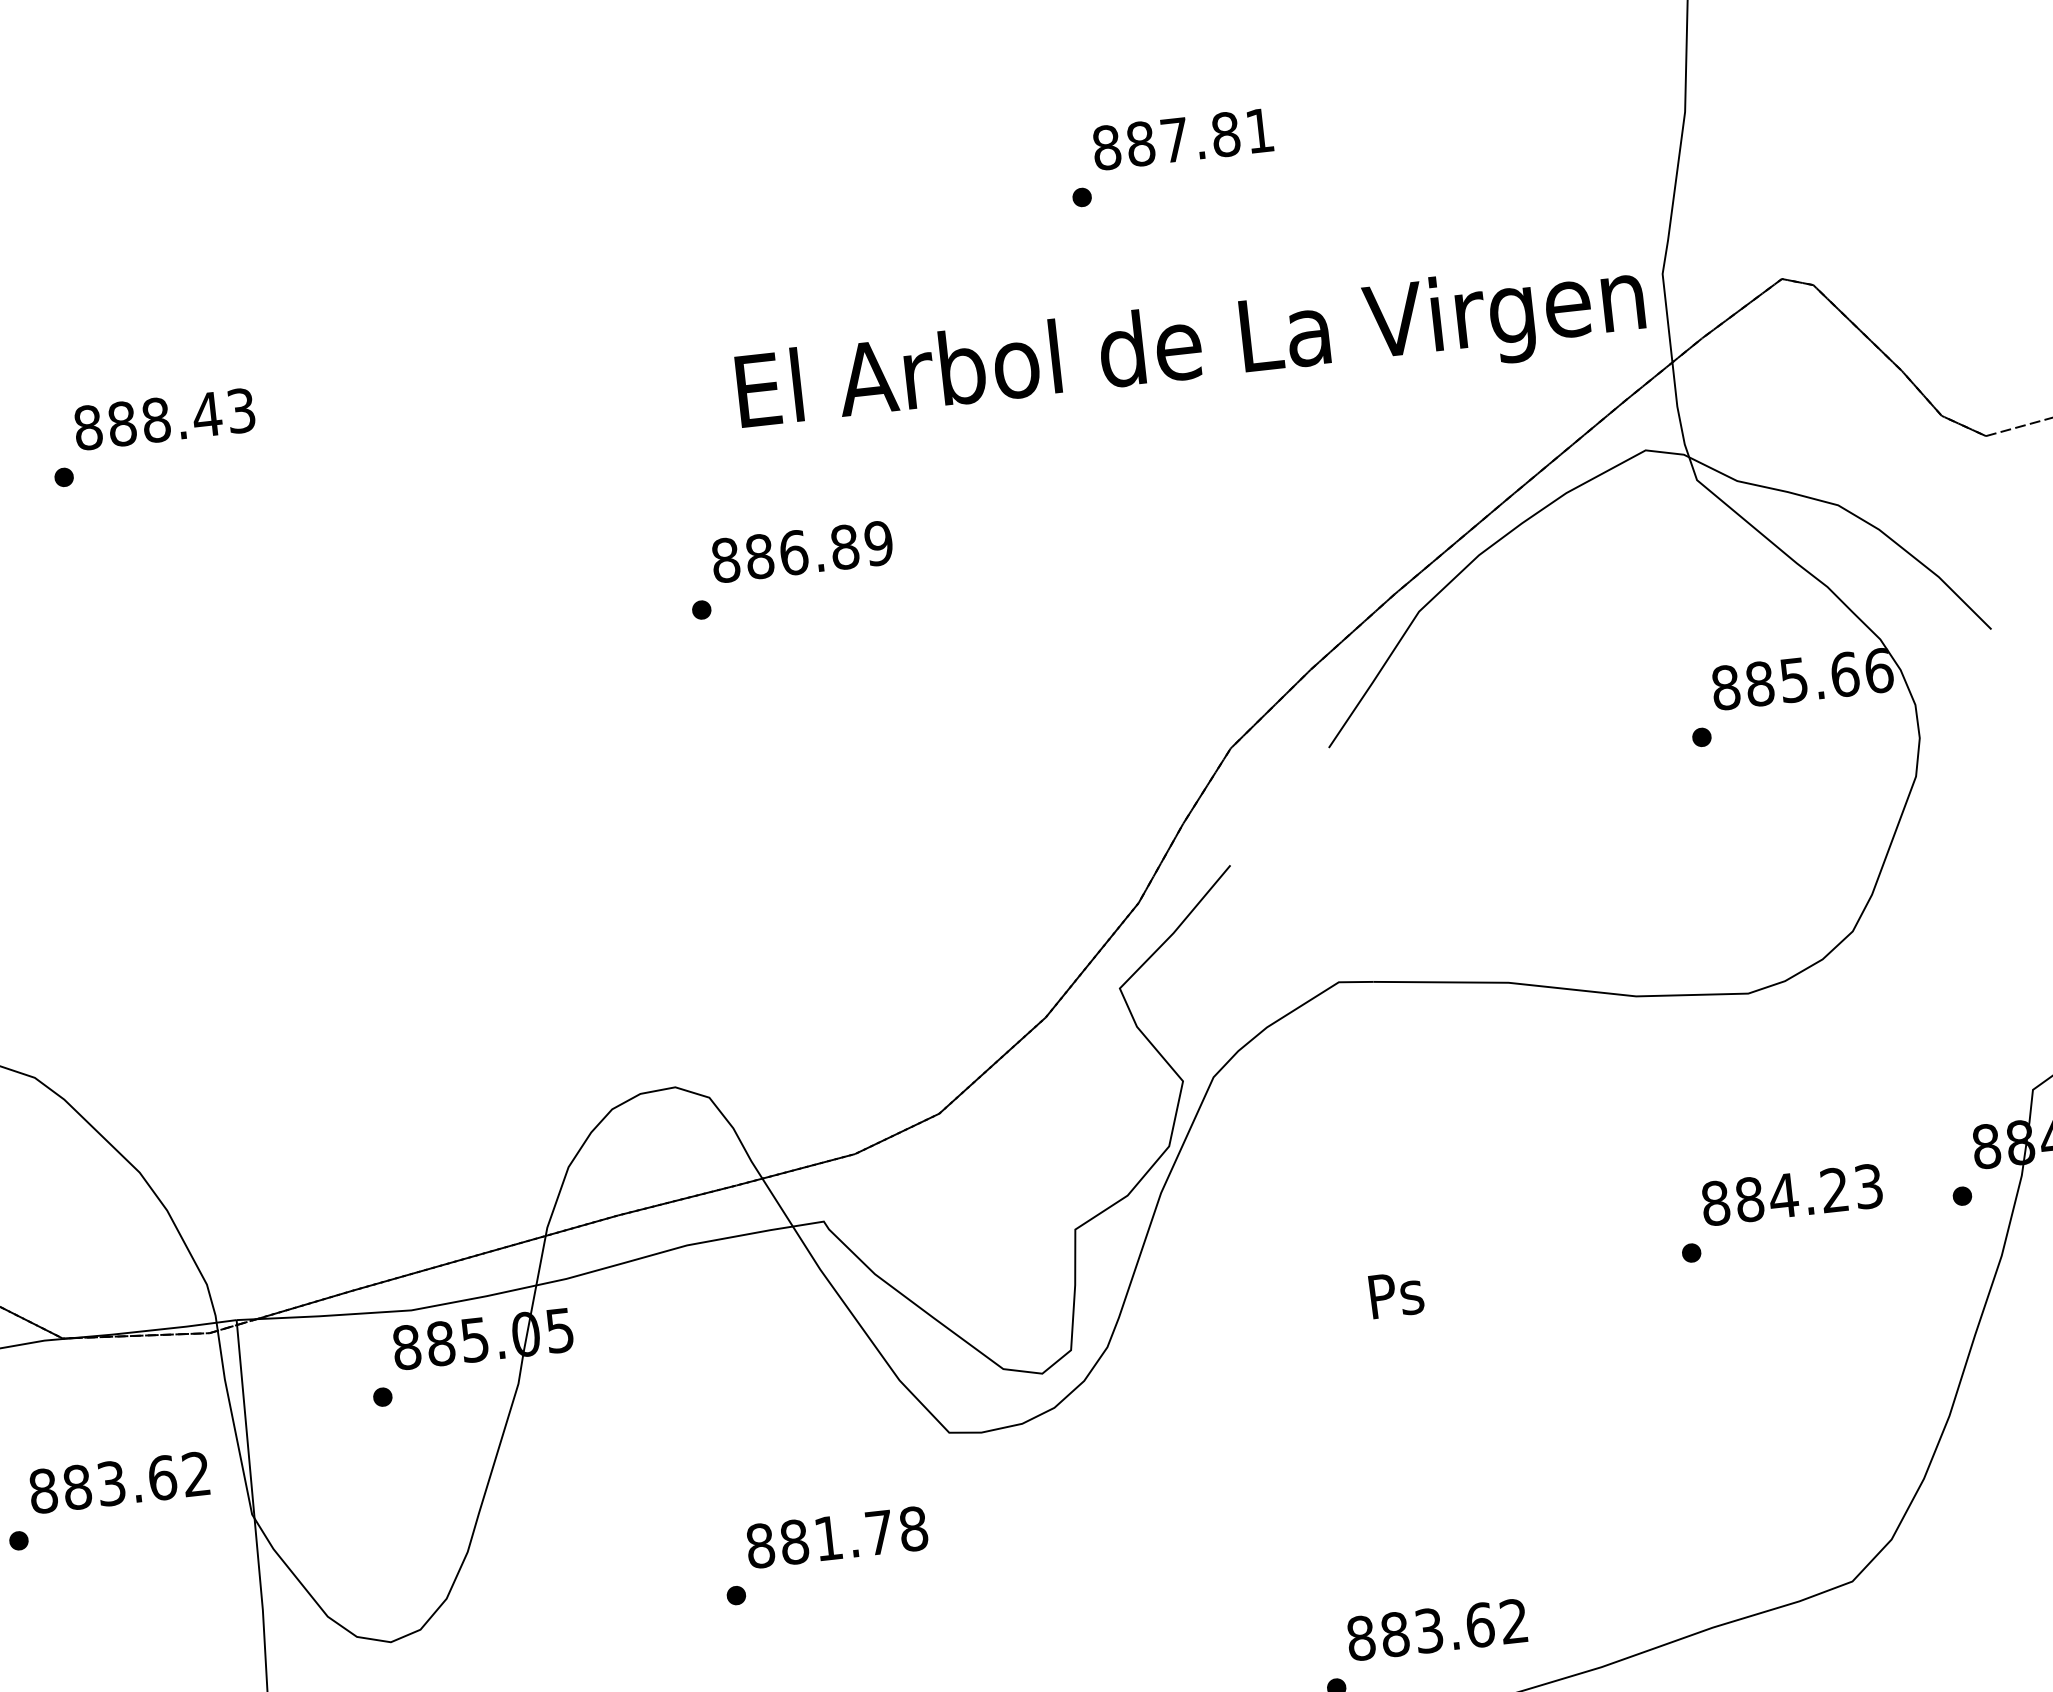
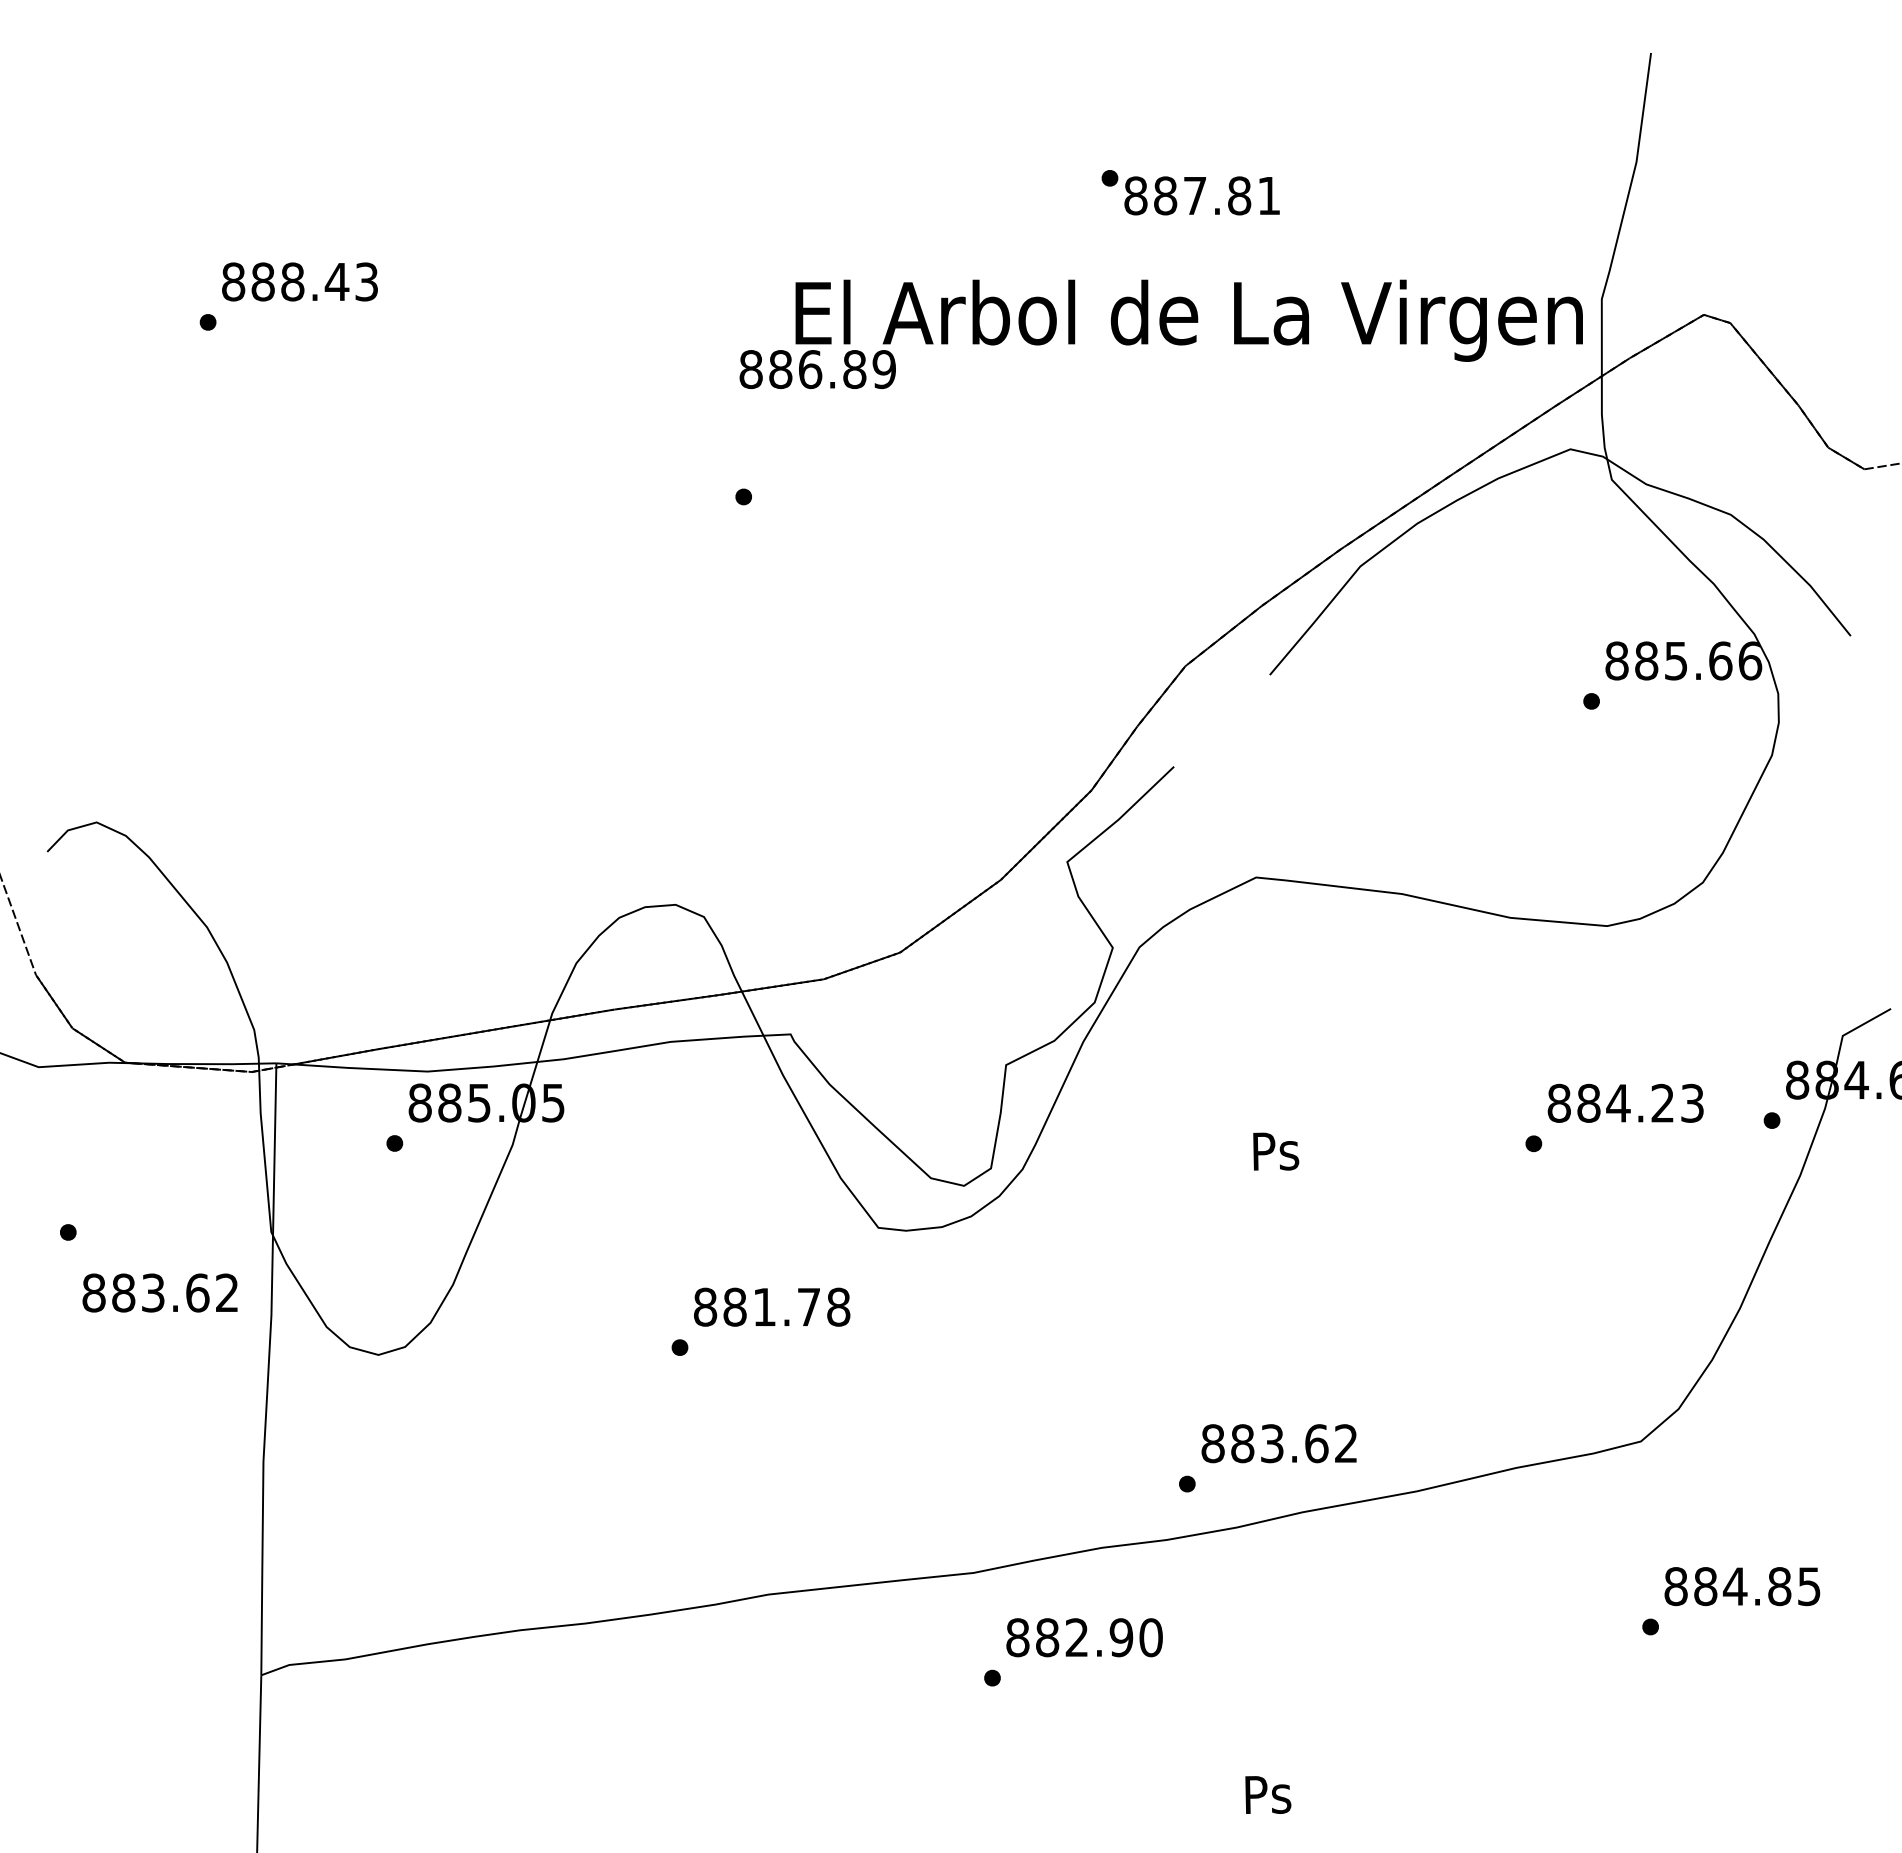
text: (1182, 138) -> (1201, 195), moved
text: (802, 551) -> (817, 369), moved
text: (118, 1482) -> (159, 1292), moved

